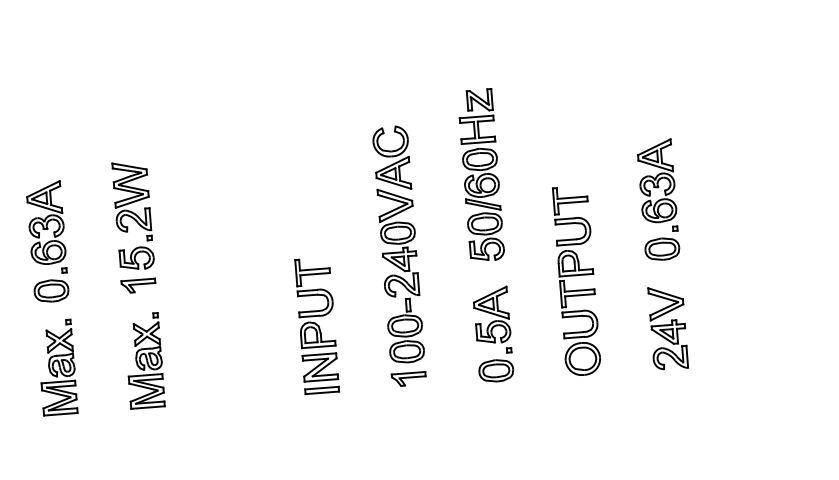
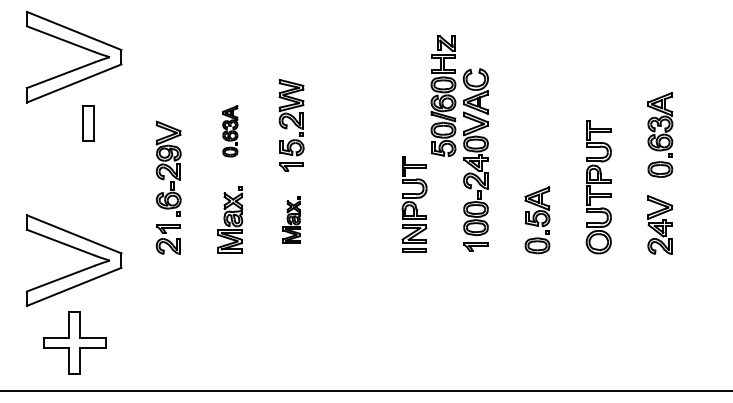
part: (481, 174) -> (443, 95), moved
part: (48, 242) -> (230, 131), size x0.6
part: (144, 360) -> (291, 219), size x0.7

